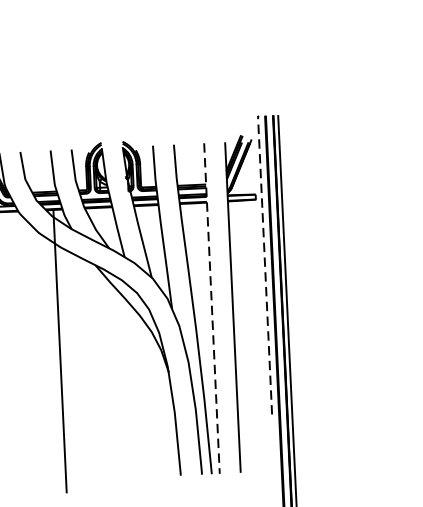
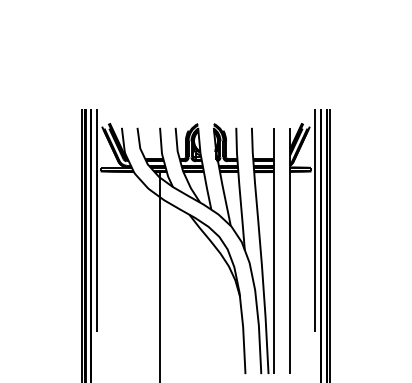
line: (265, 265) -> (315, 220), dashed -> solid
line: (212, 309) -> (274, 251), dashed -> solid

